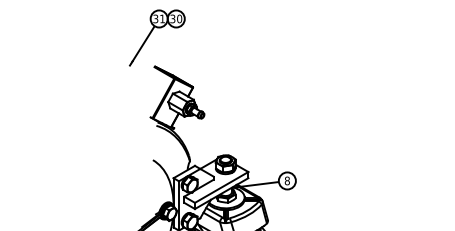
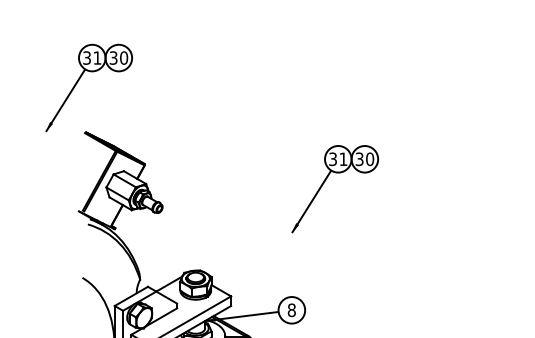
part: (309, 98) -> (326, 181), added

